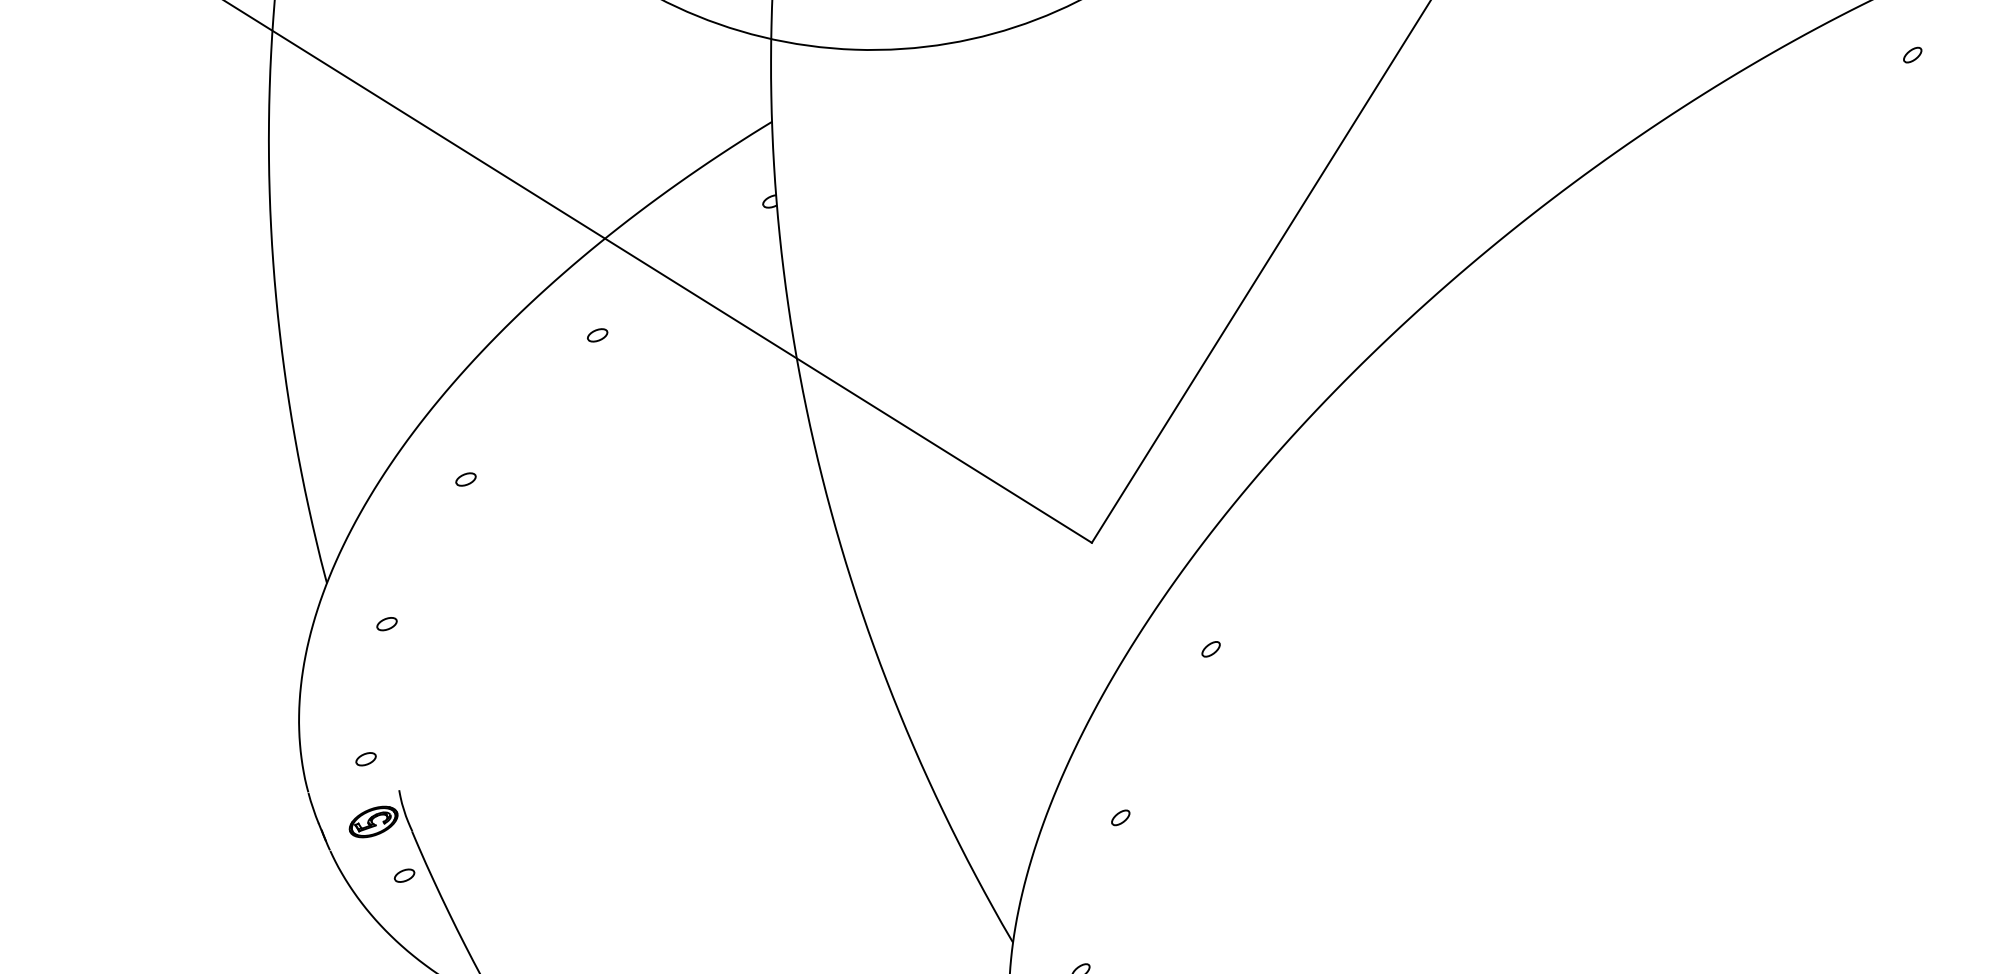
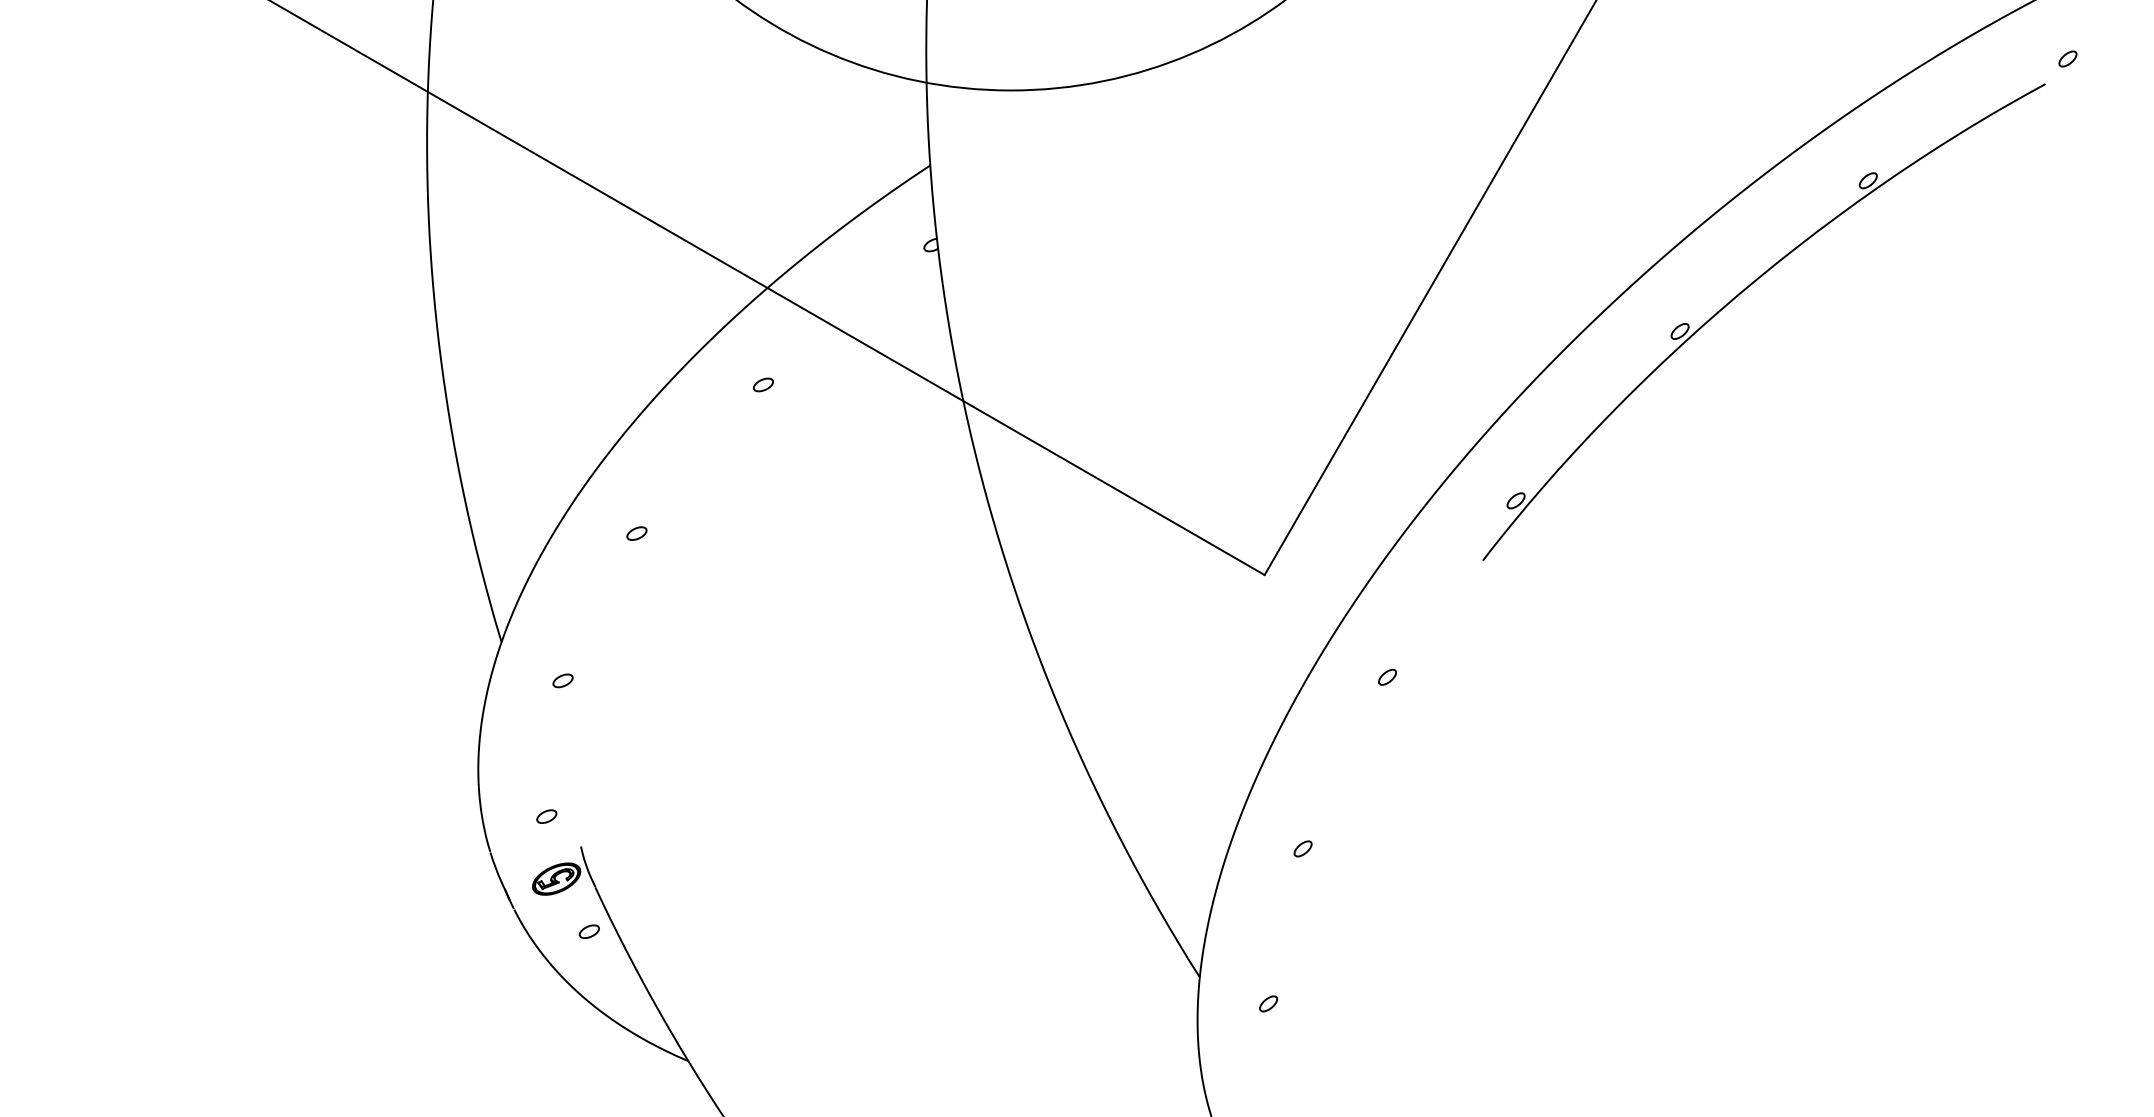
part: (1575, 280) -> (1738, 296), added

